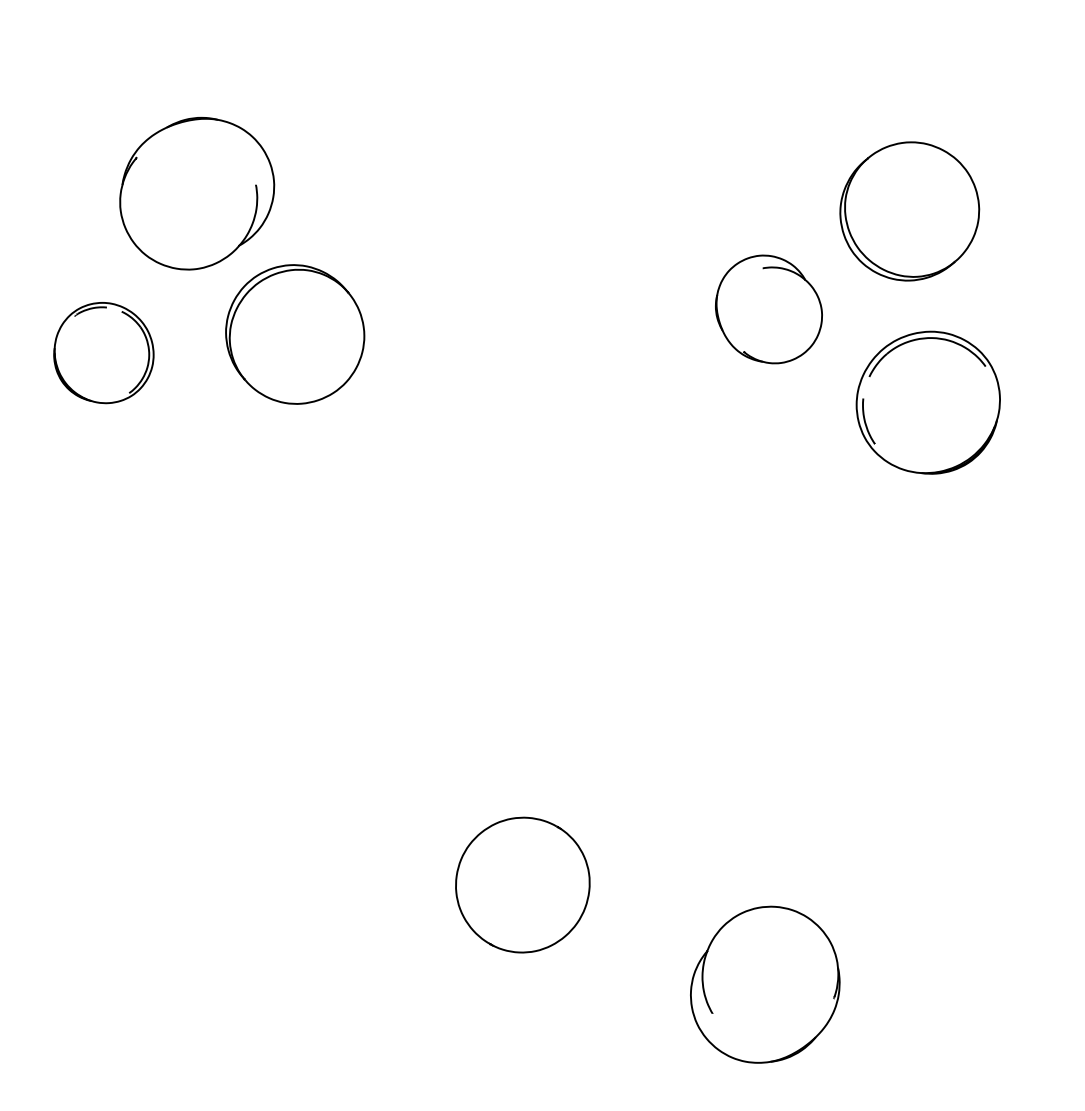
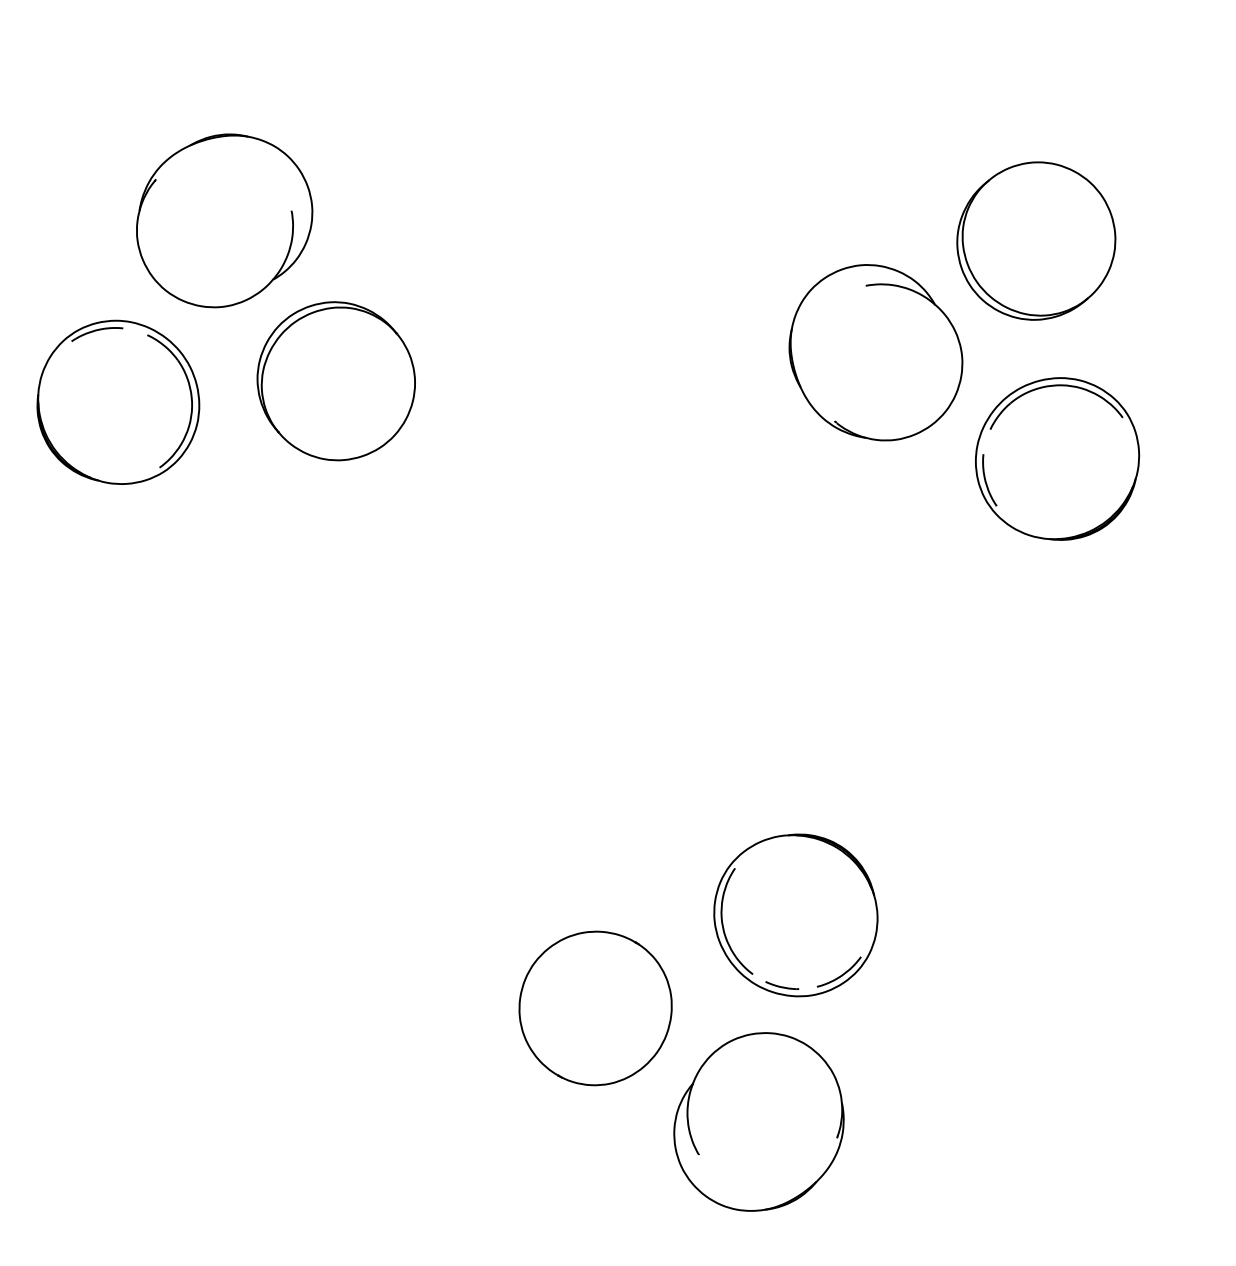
part: (768, 309) -> (875, 352), size x1.43
part: (103, 352) -> (117, 401), size x1.43
part: (698, 803) -> (795, 915), added
part: (765, 984) -> (759, 1121), moved

